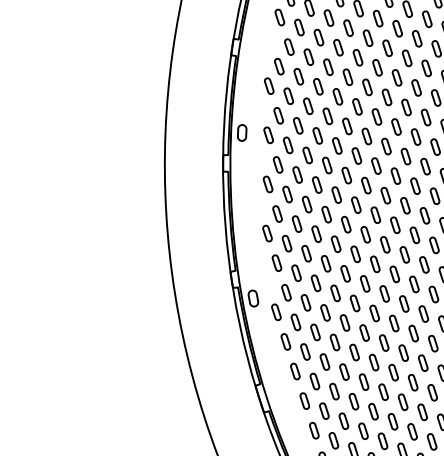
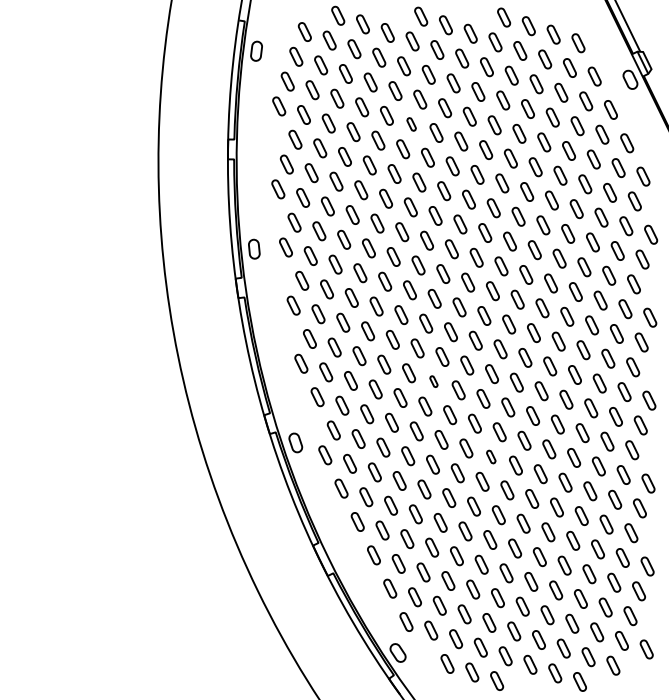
part: (387, 48) -> (411, 124), size x0.7
part: (374, 264) -> (433, 381), size x0.6
part: (414, 333) -> (491, 456), size x0.7

